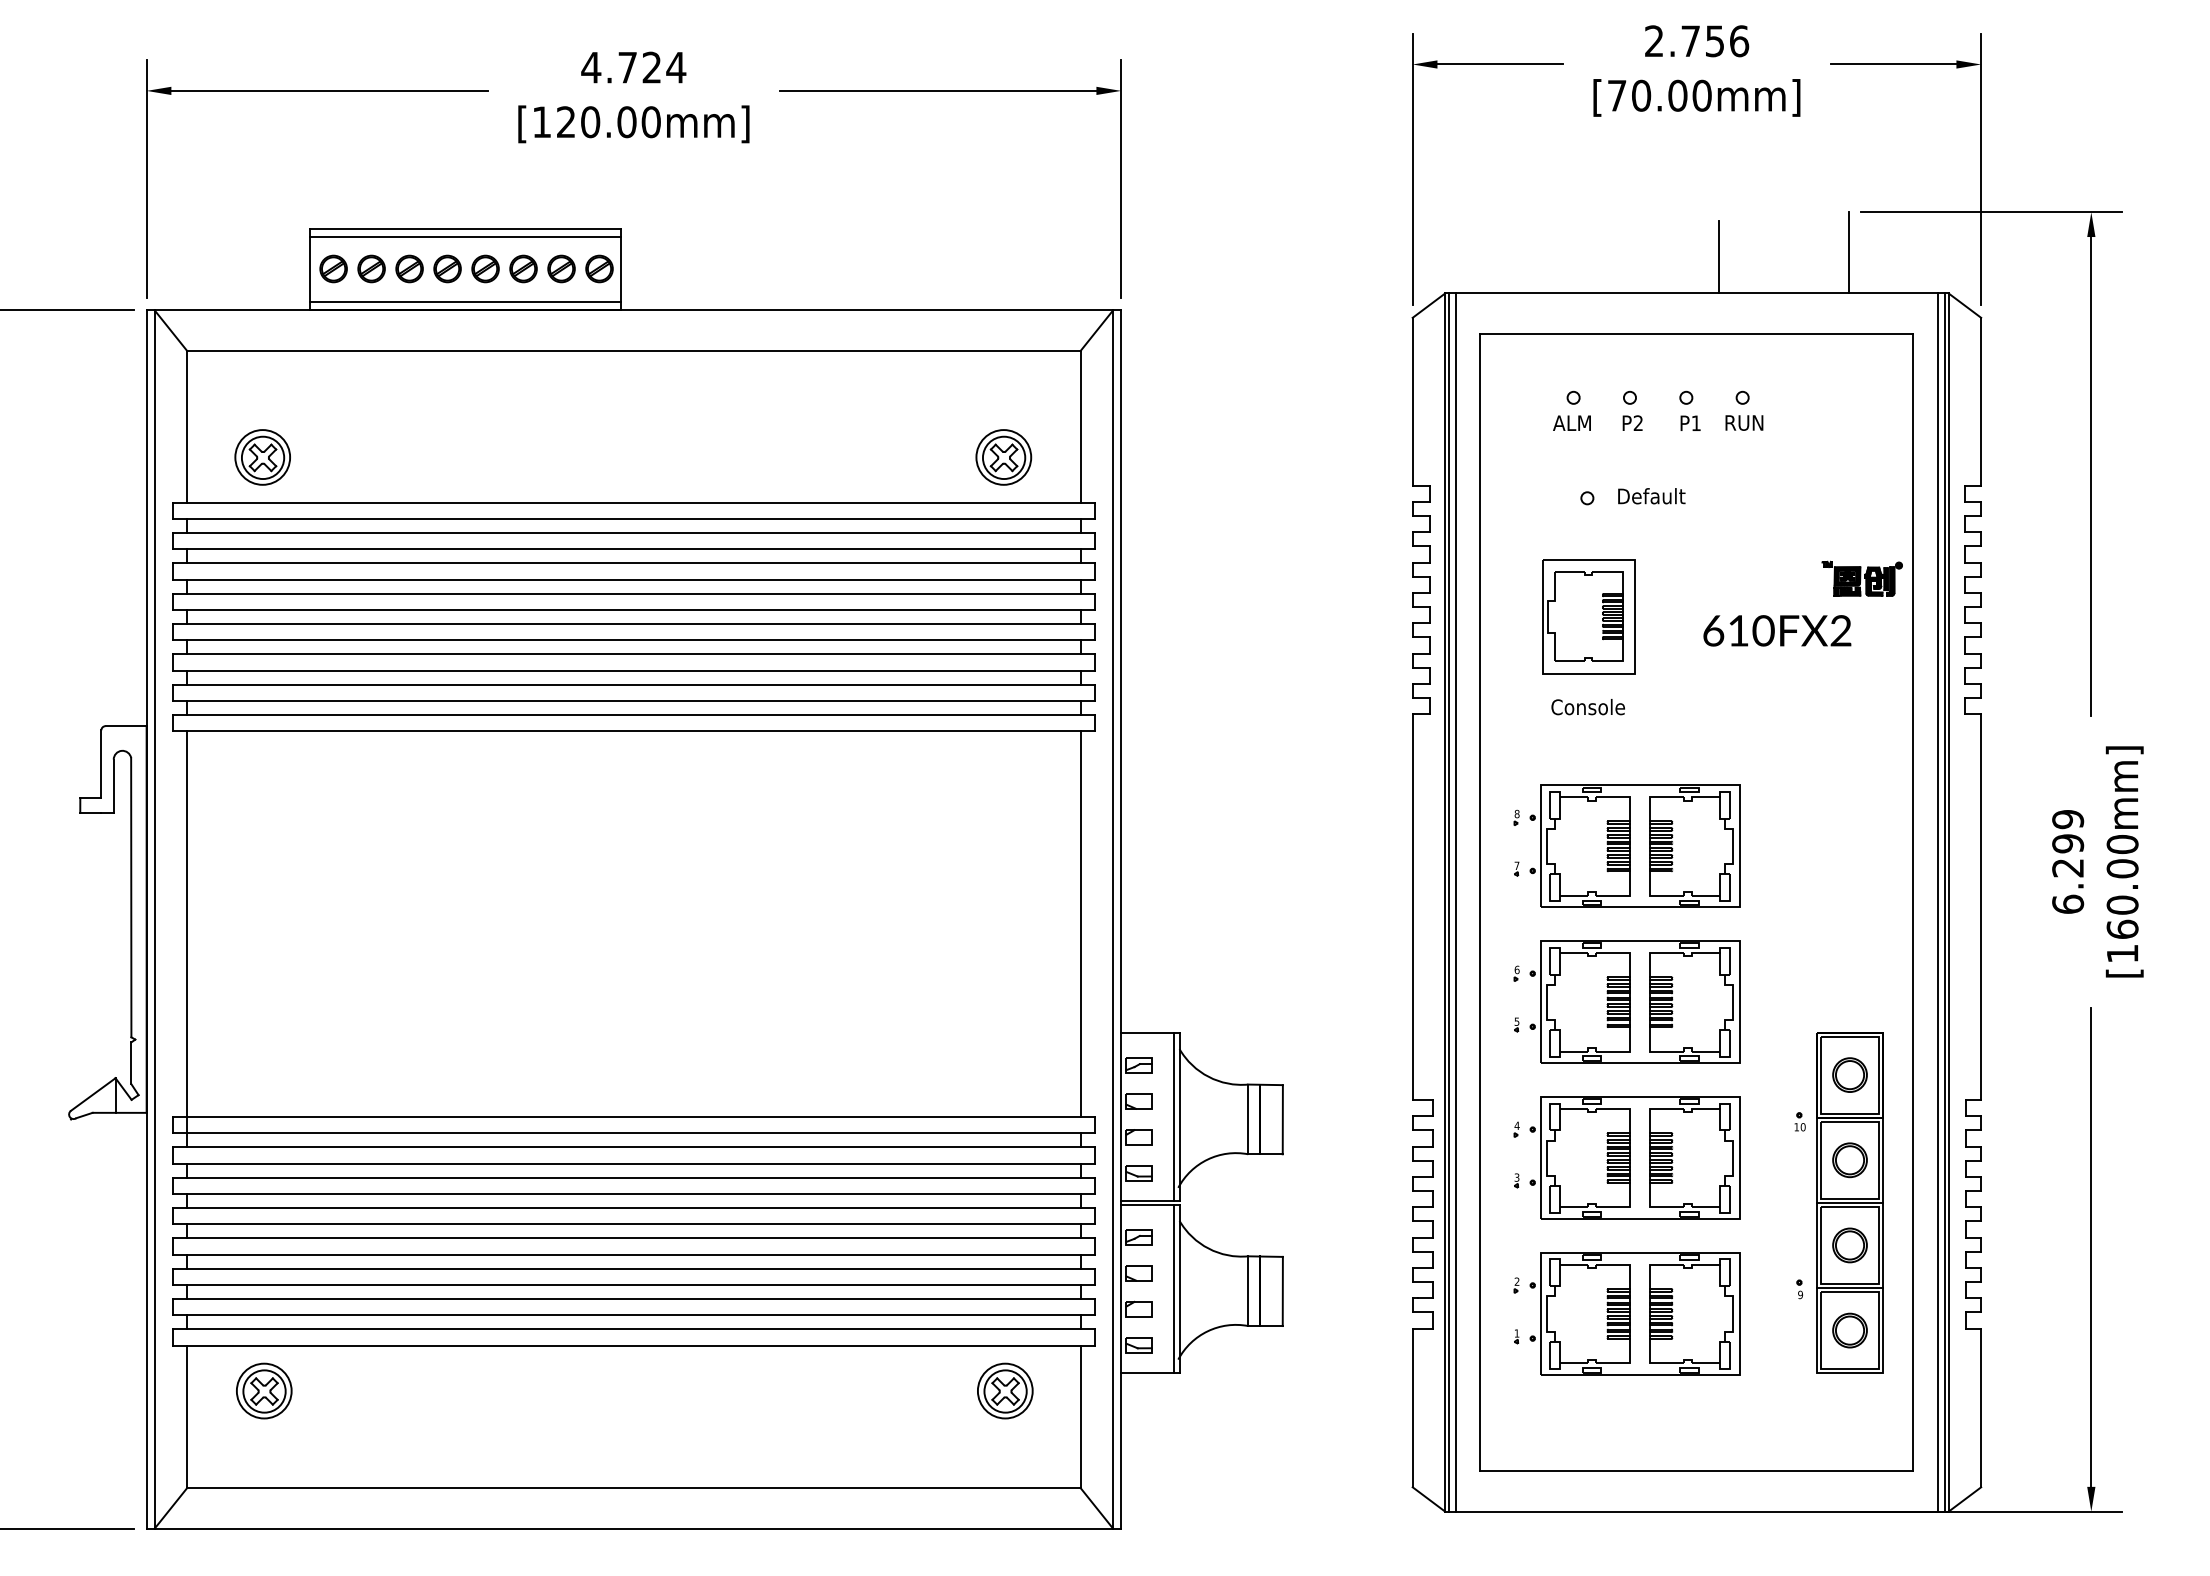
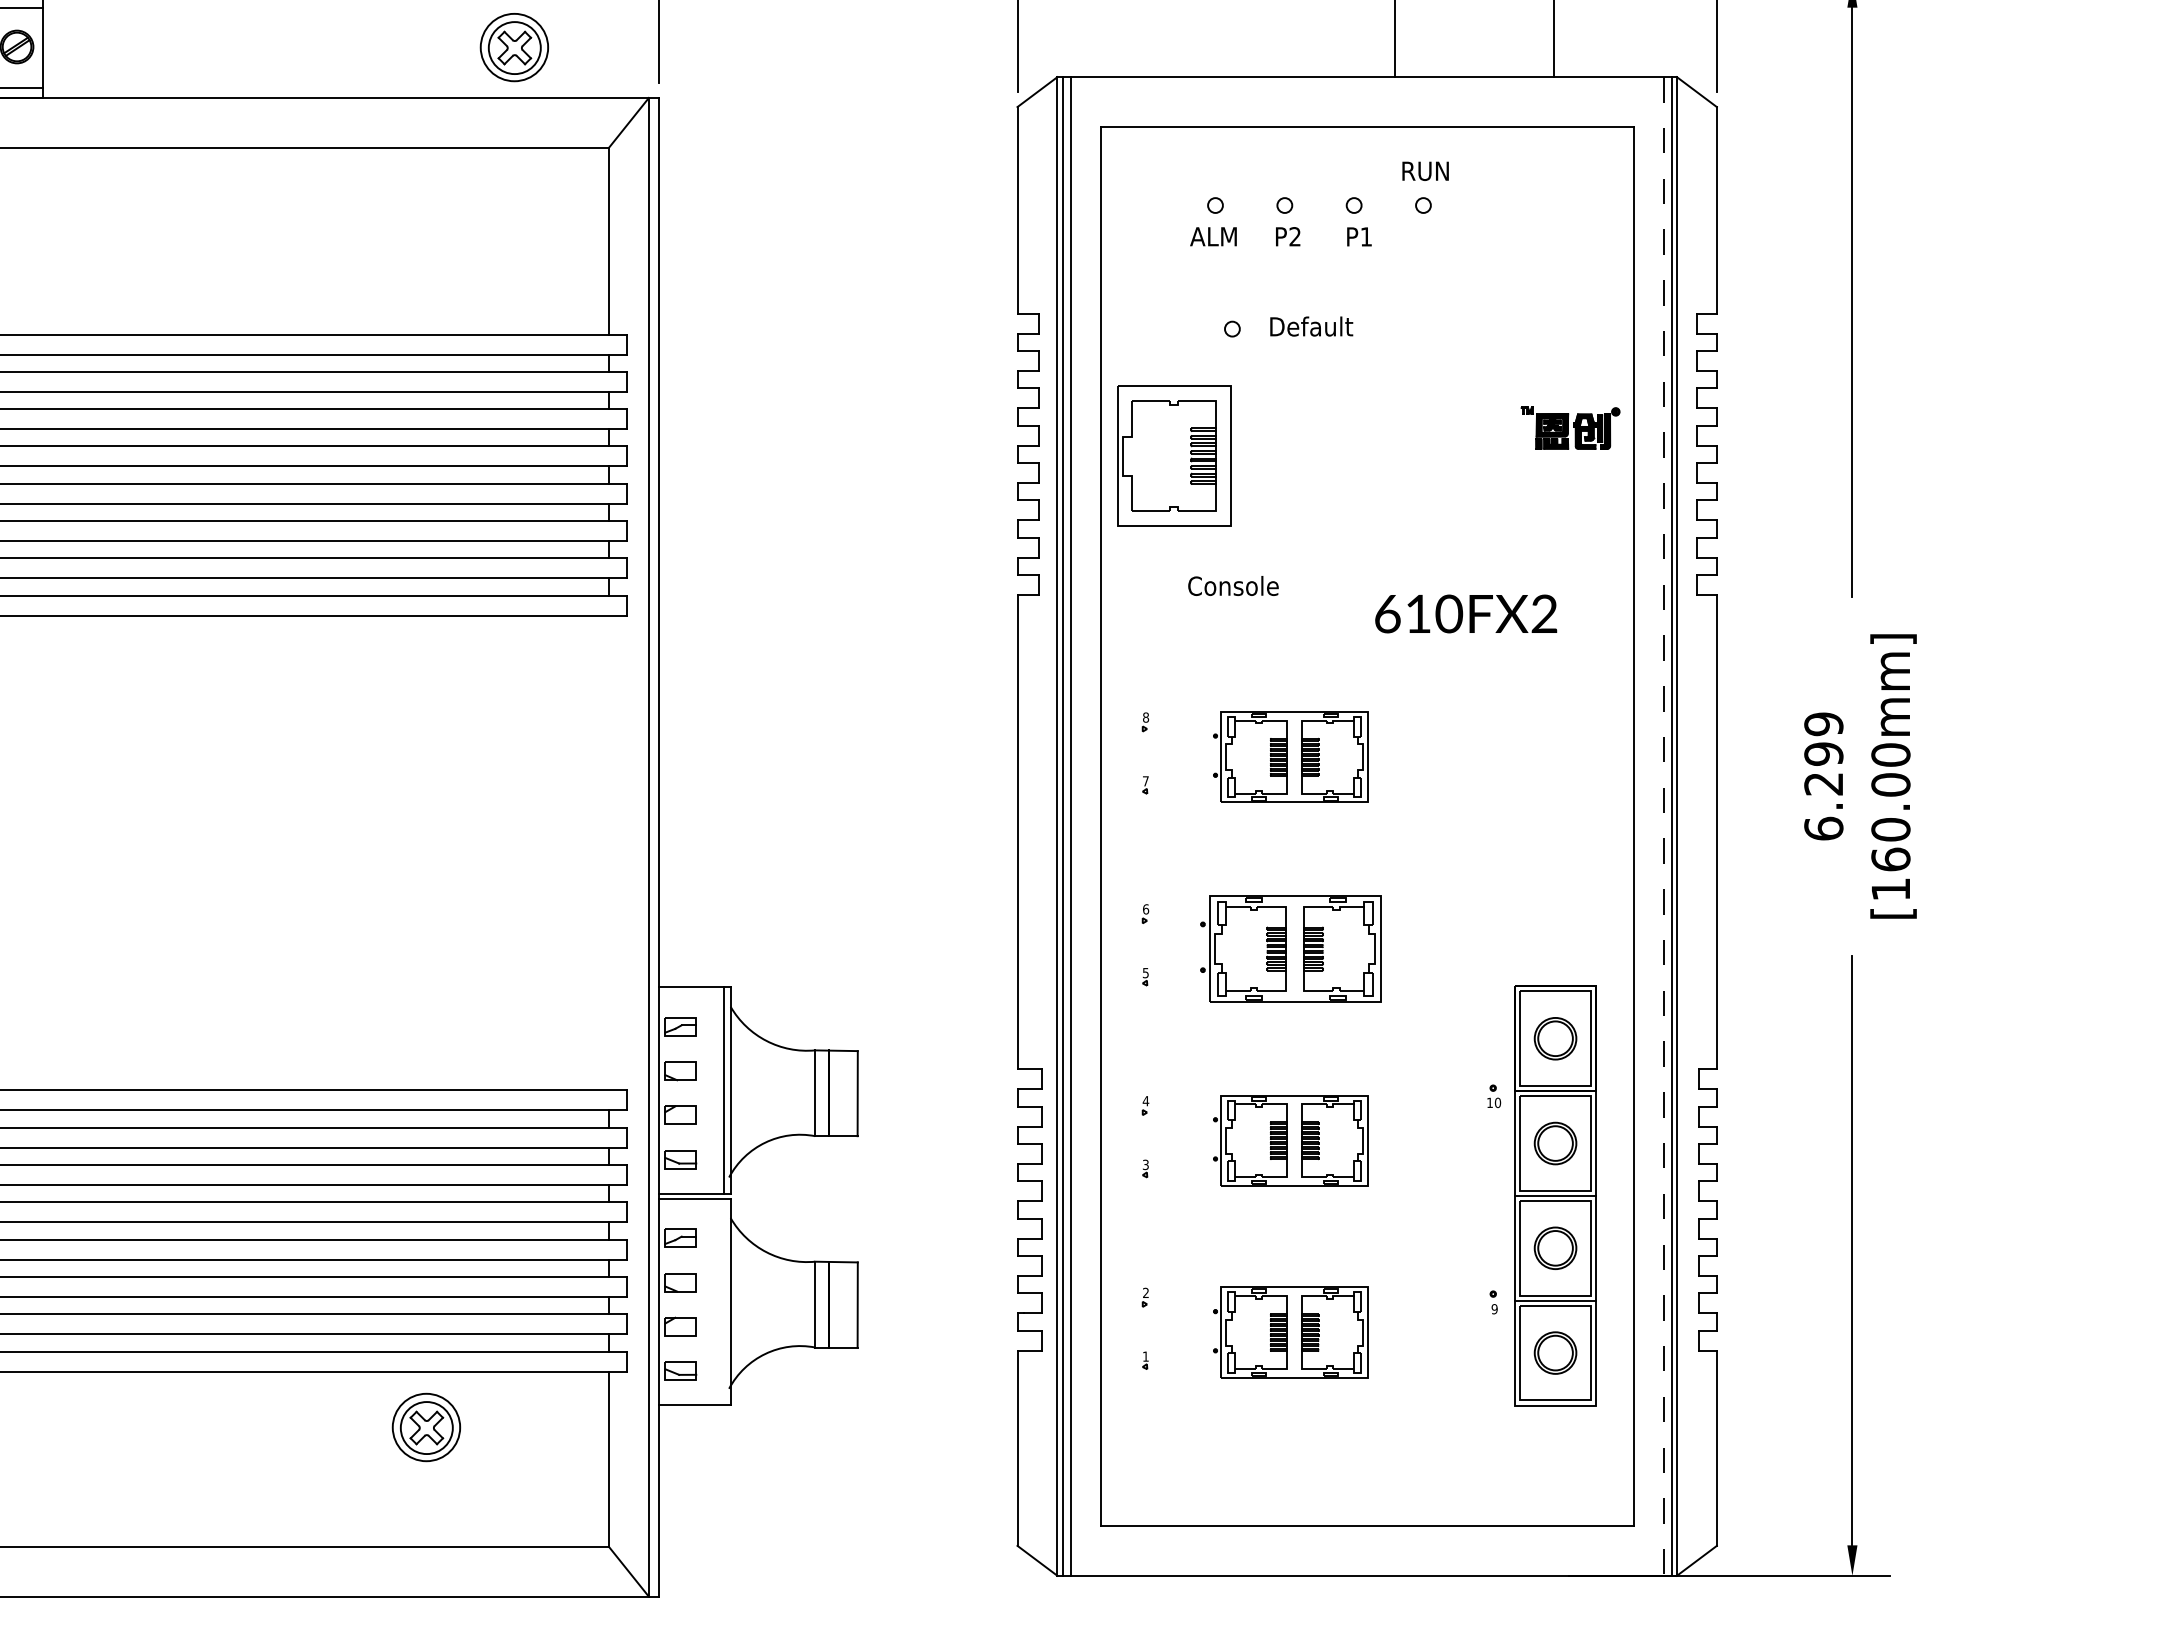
text: (1744, 422) -> (1425, 170), moved
part: (1003, 457) -> (514, 47), moved
part: (1588, 616) -> (1173, 456), moved
text: (1777, 630) -> (1466, 613), moved
part: (1634, 845) -> (1290, 756), size x0.6
line: (1937, 903) -> (1663, 827), solid -> dashed
line: (1080, 924) -> (608, 853), removed
part: (1634, 1001) -> (1290, 948), size x0.7
part: (1634, 1157) -> (1290, 1140), size x0.6
line: (1174, 1289) -> (724, 1302), removed
part: (1634, 1313) -> (1290, 1332), size x0.6
part: (1005, 1390) -> (426, 1426), moved

